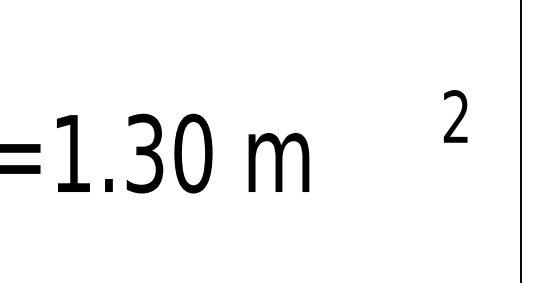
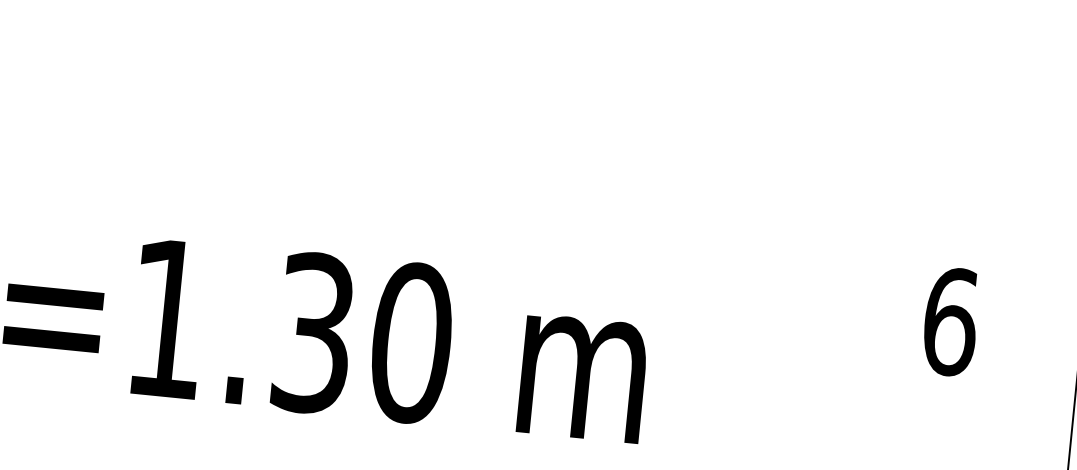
text: (456, 116) -> (951, 321), 2 -> 6

